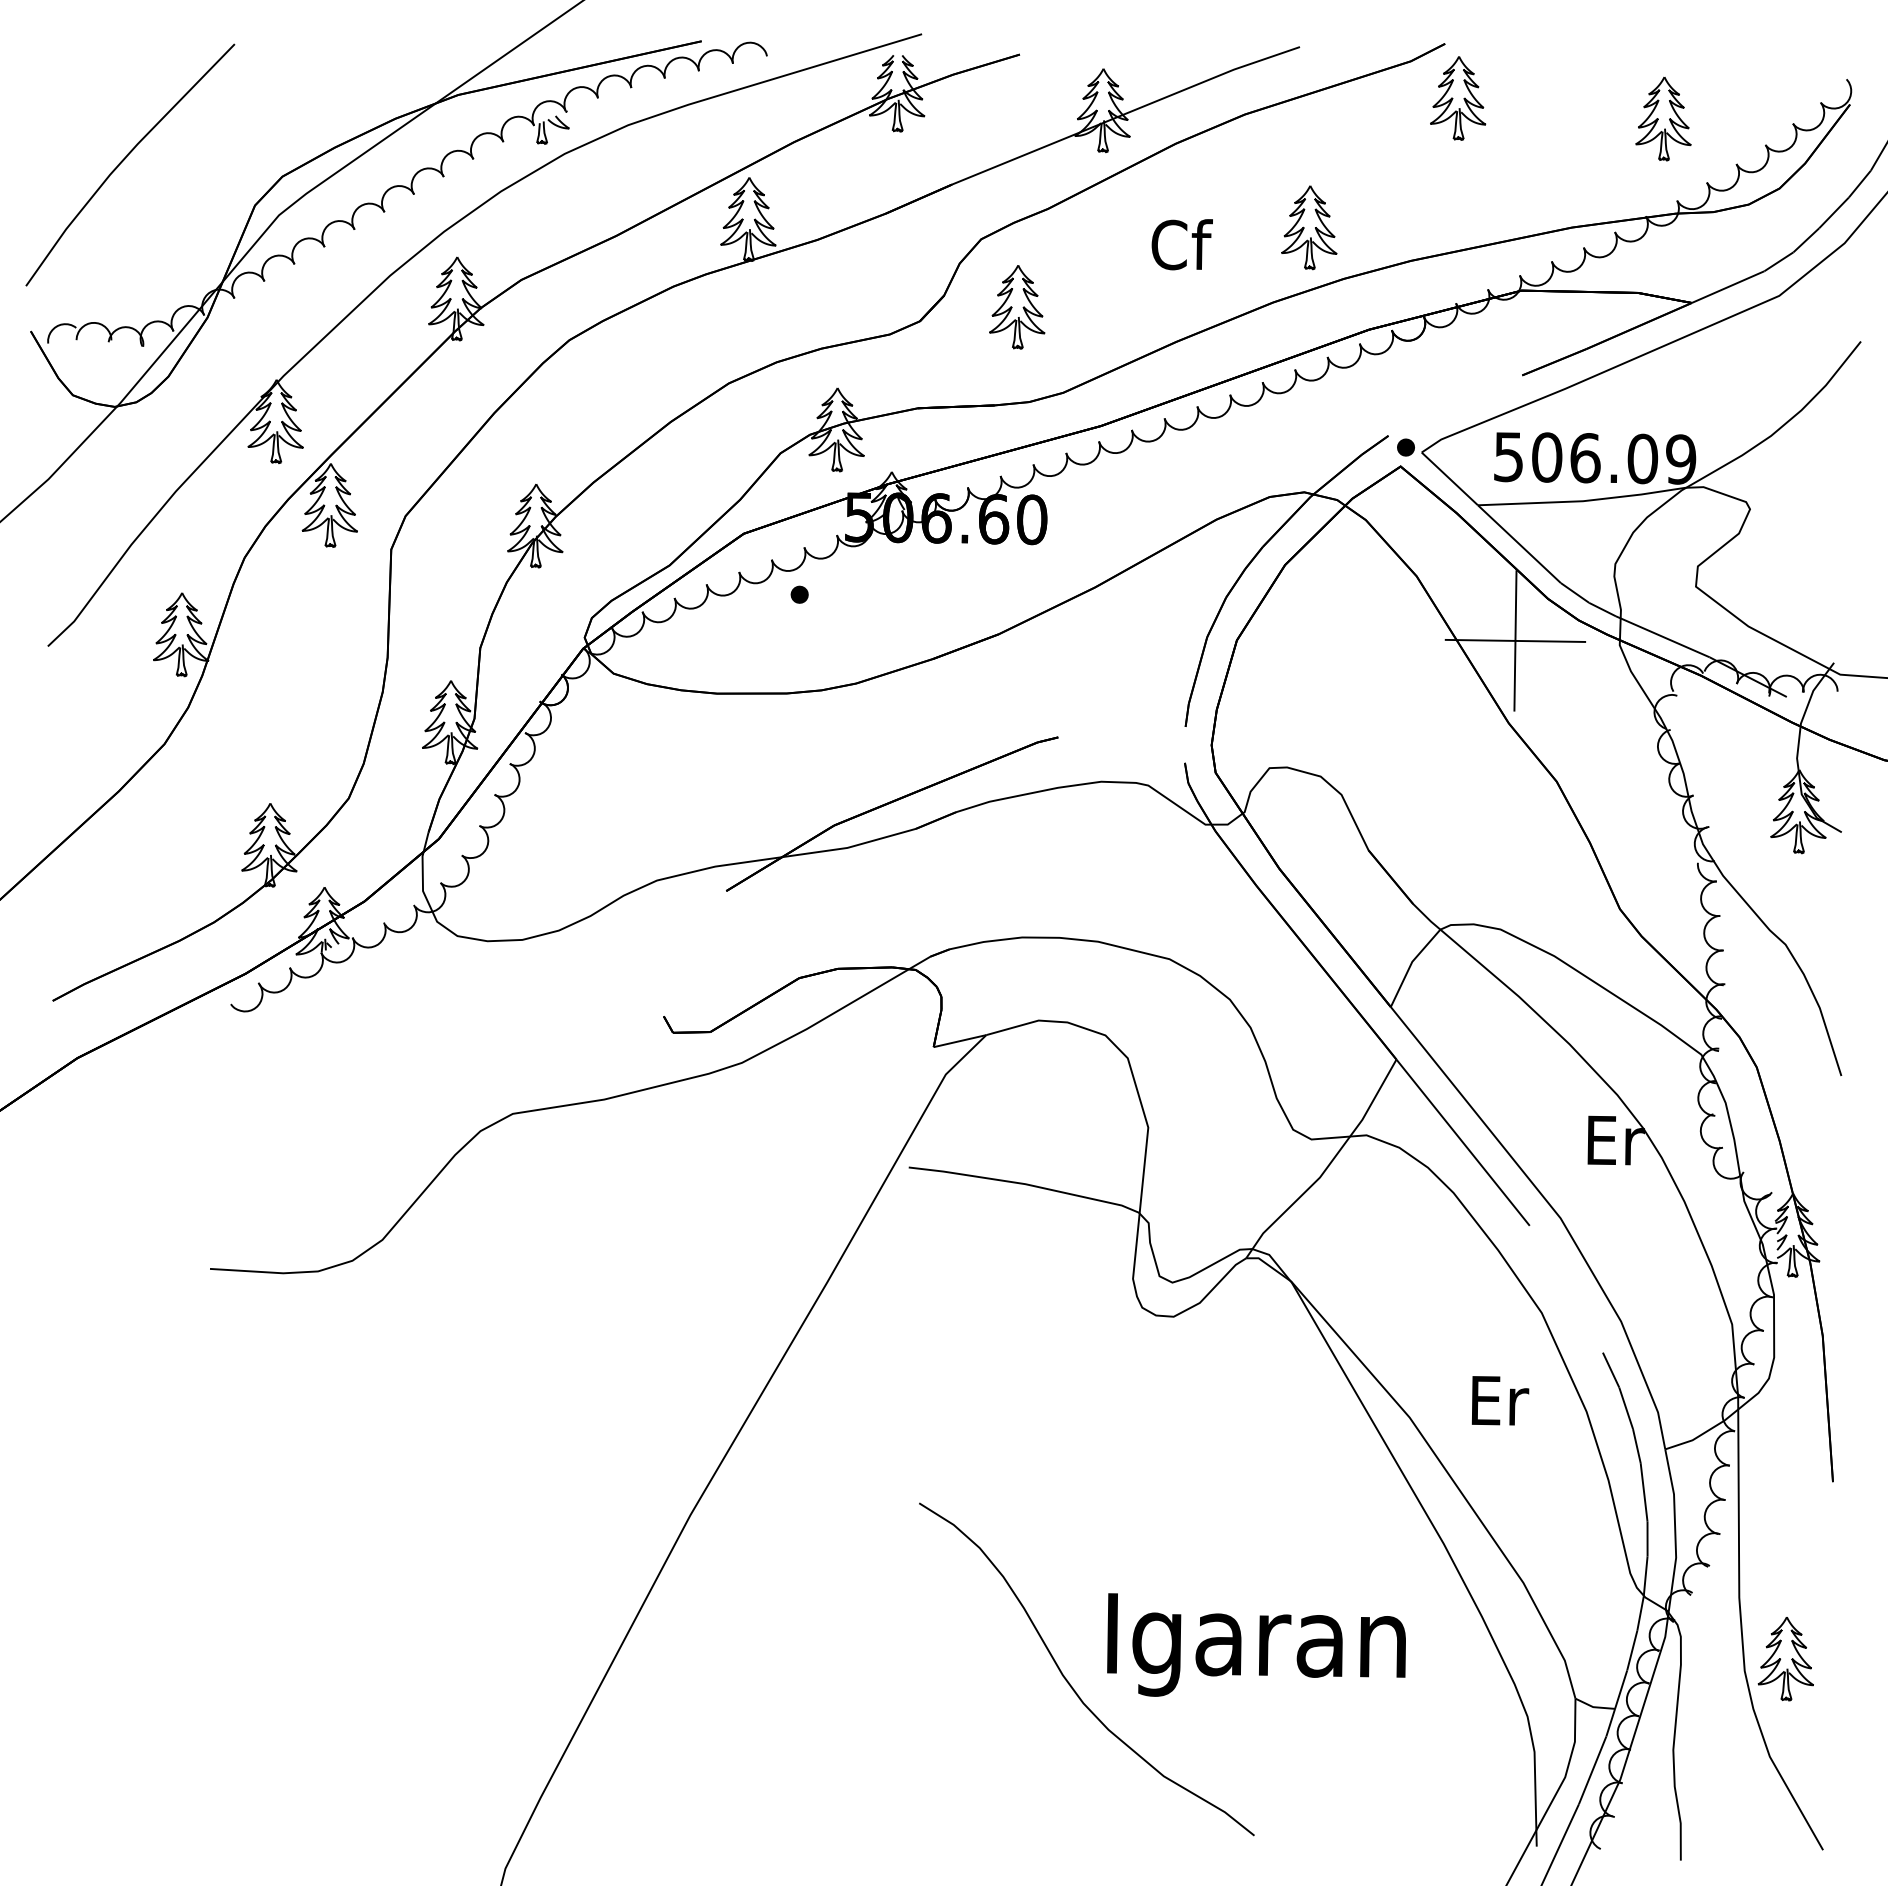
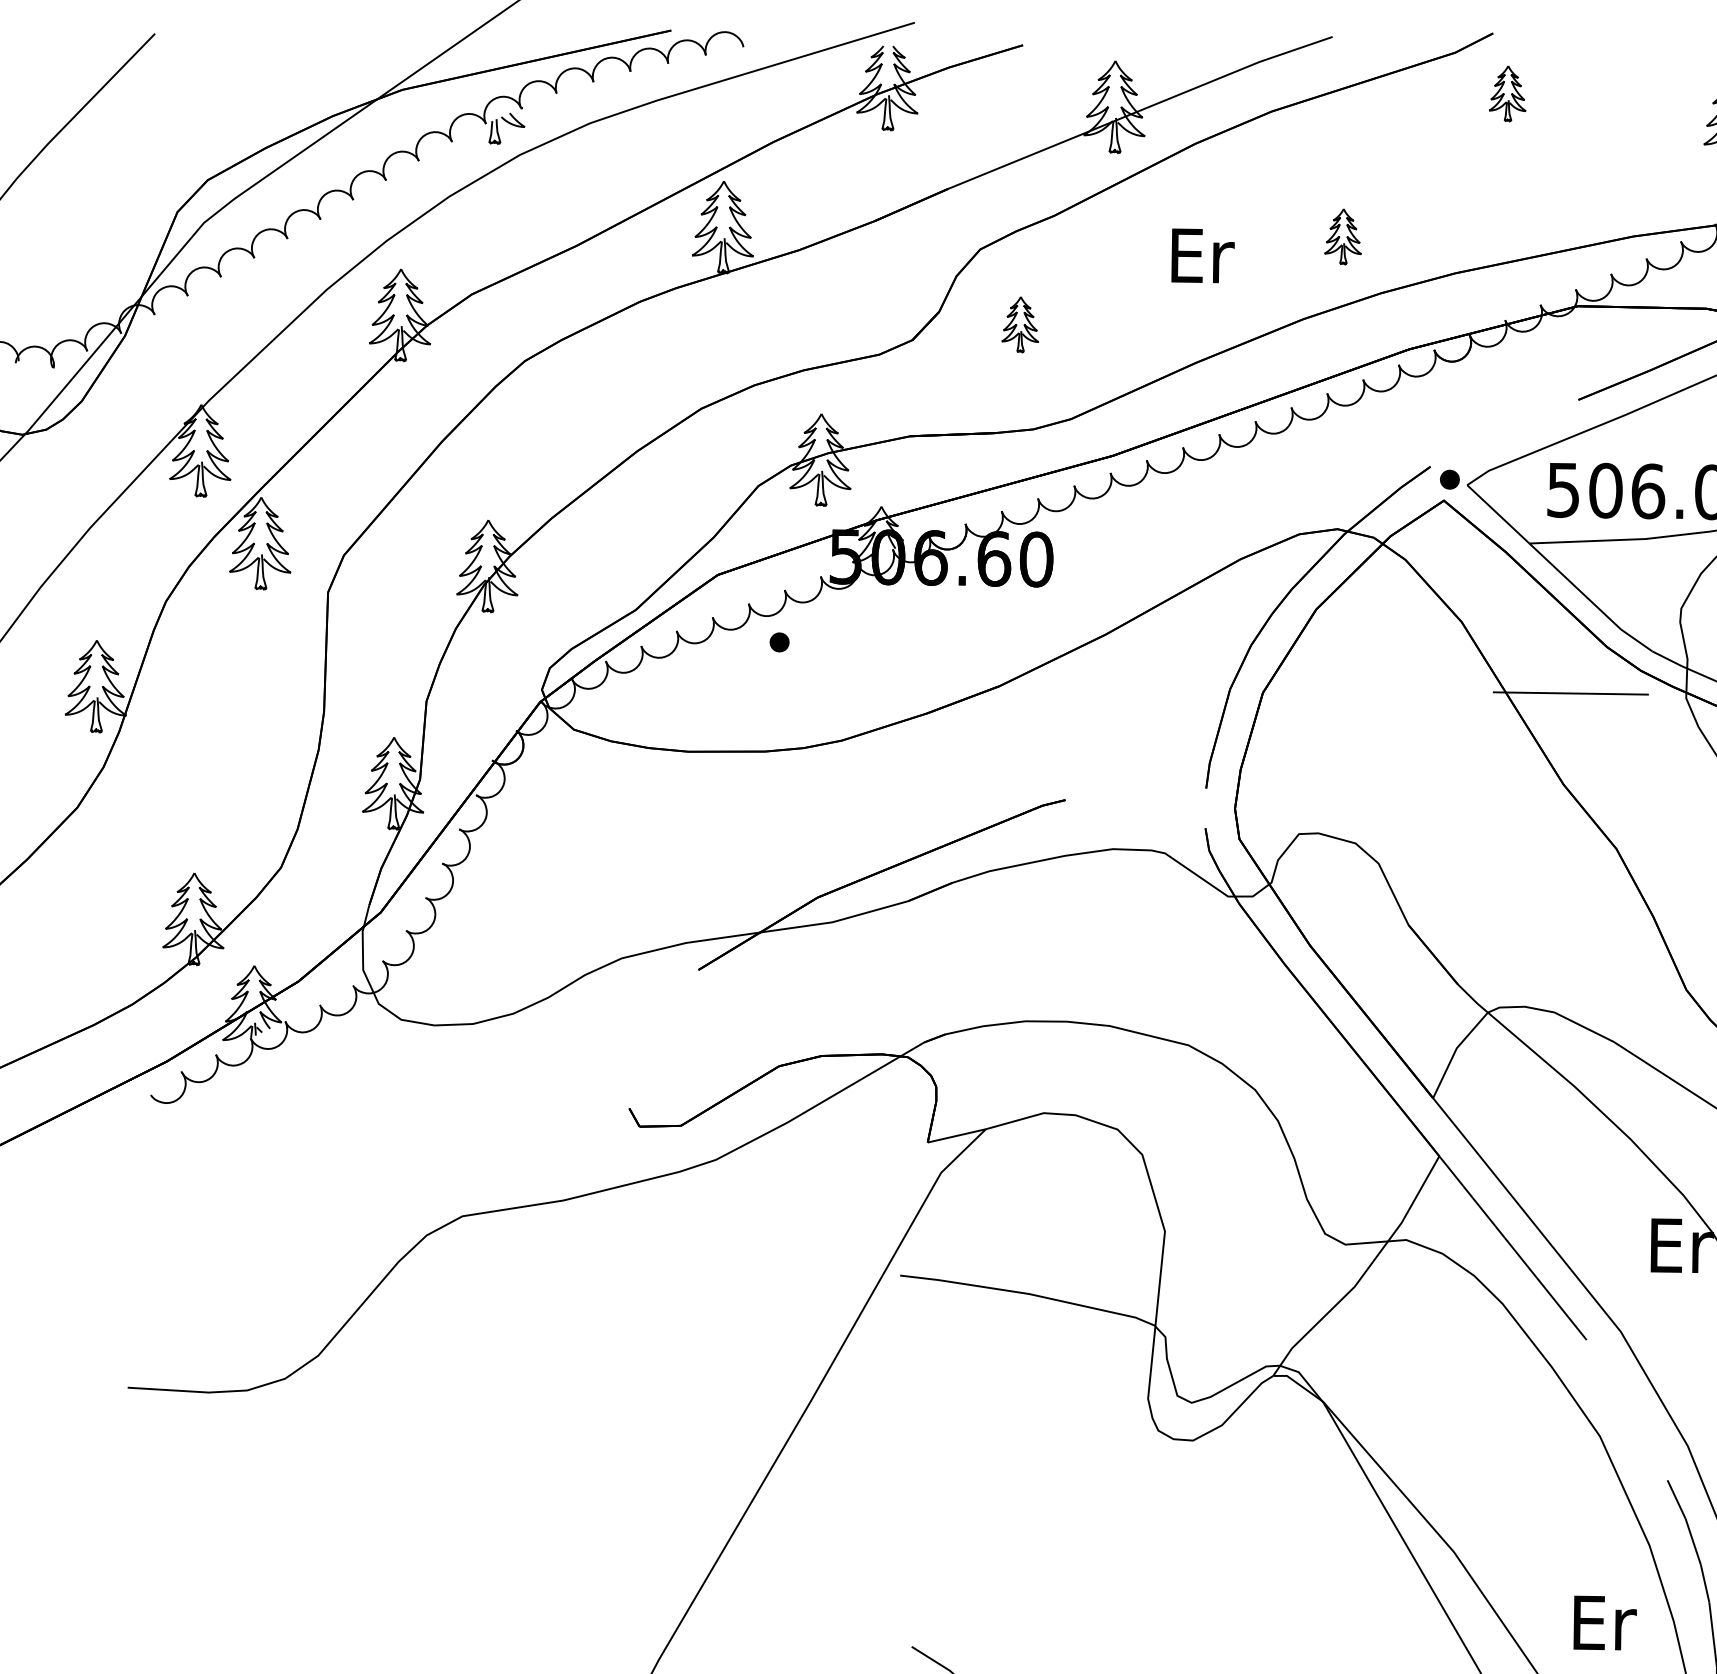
part: (1458, 98) -> (1507, 93), size x0.6
part: (1309, 227) -> (1343, 236), size x0.6
text: (1181, 244) -> (1201, 255), Cf -> Er
part: (1017, 307) -> (1020, 324), size x0.6
line: (1515, 640) -> (1570, 692), removed
text: (1500, 1400) -> (1605, 1622), moved

